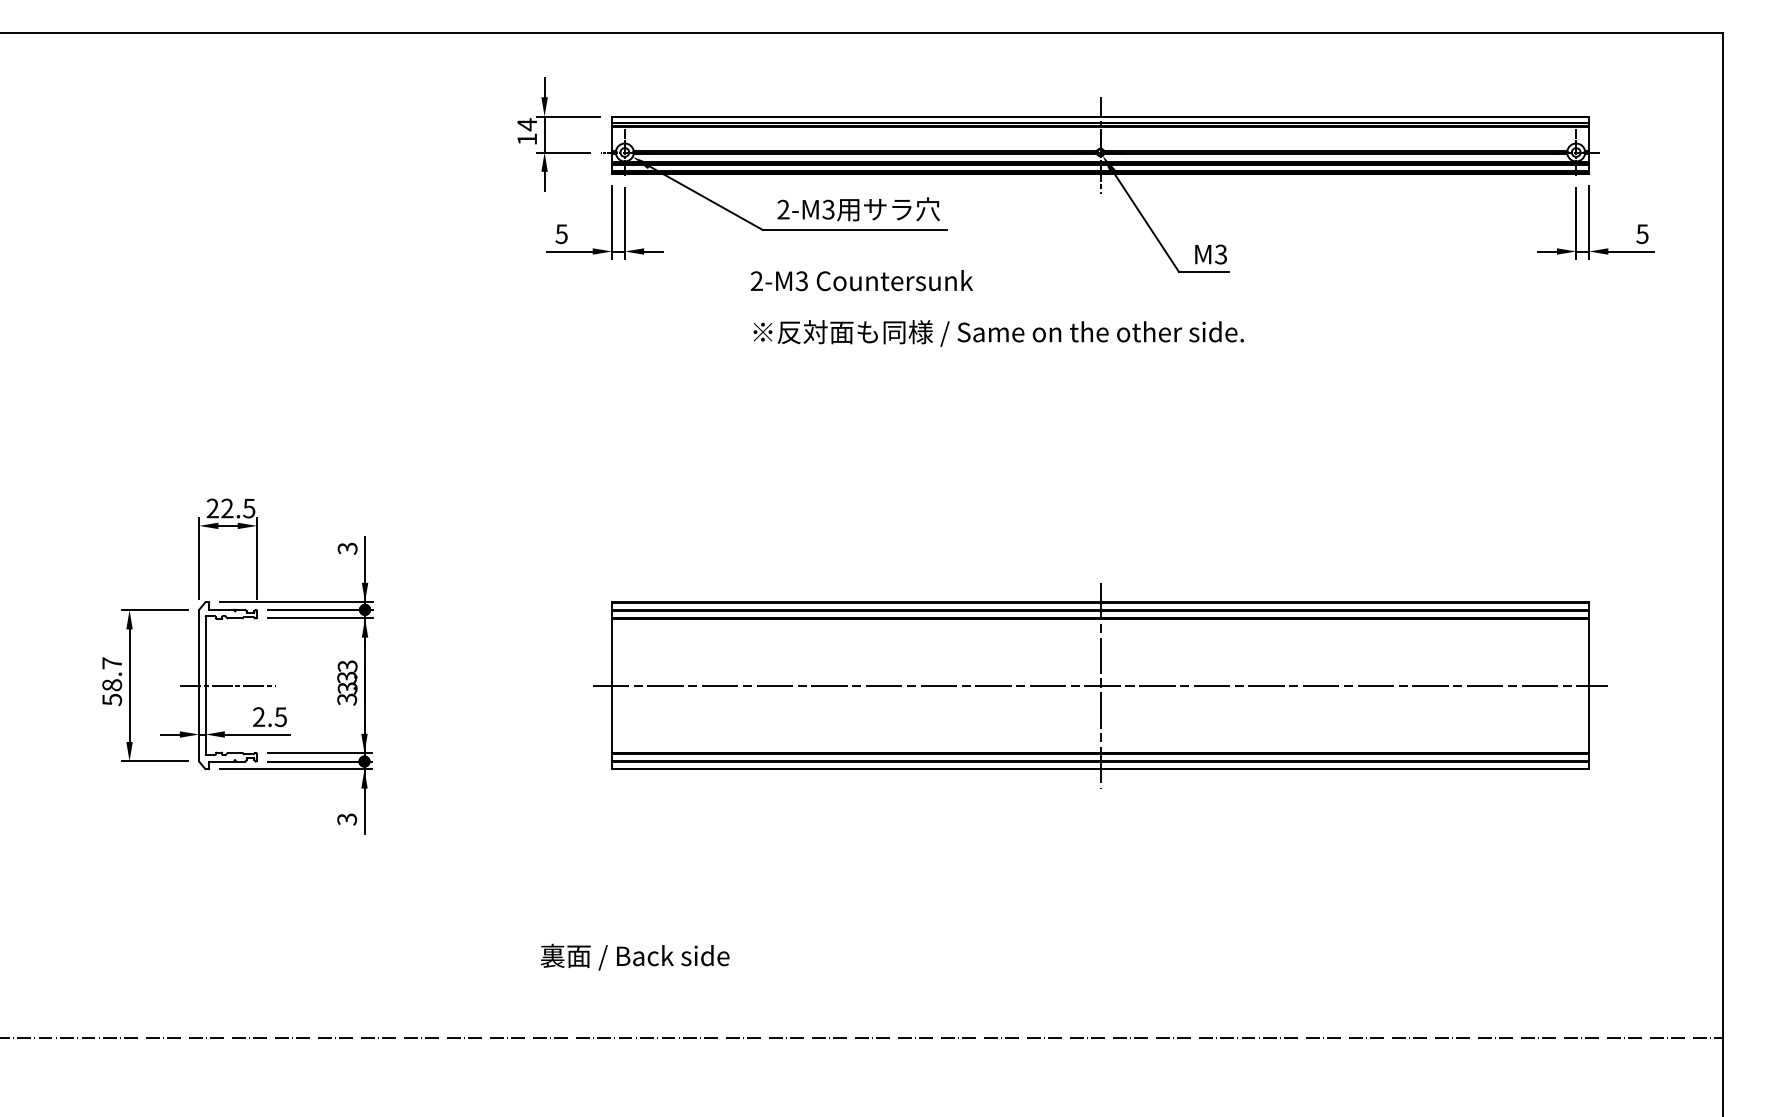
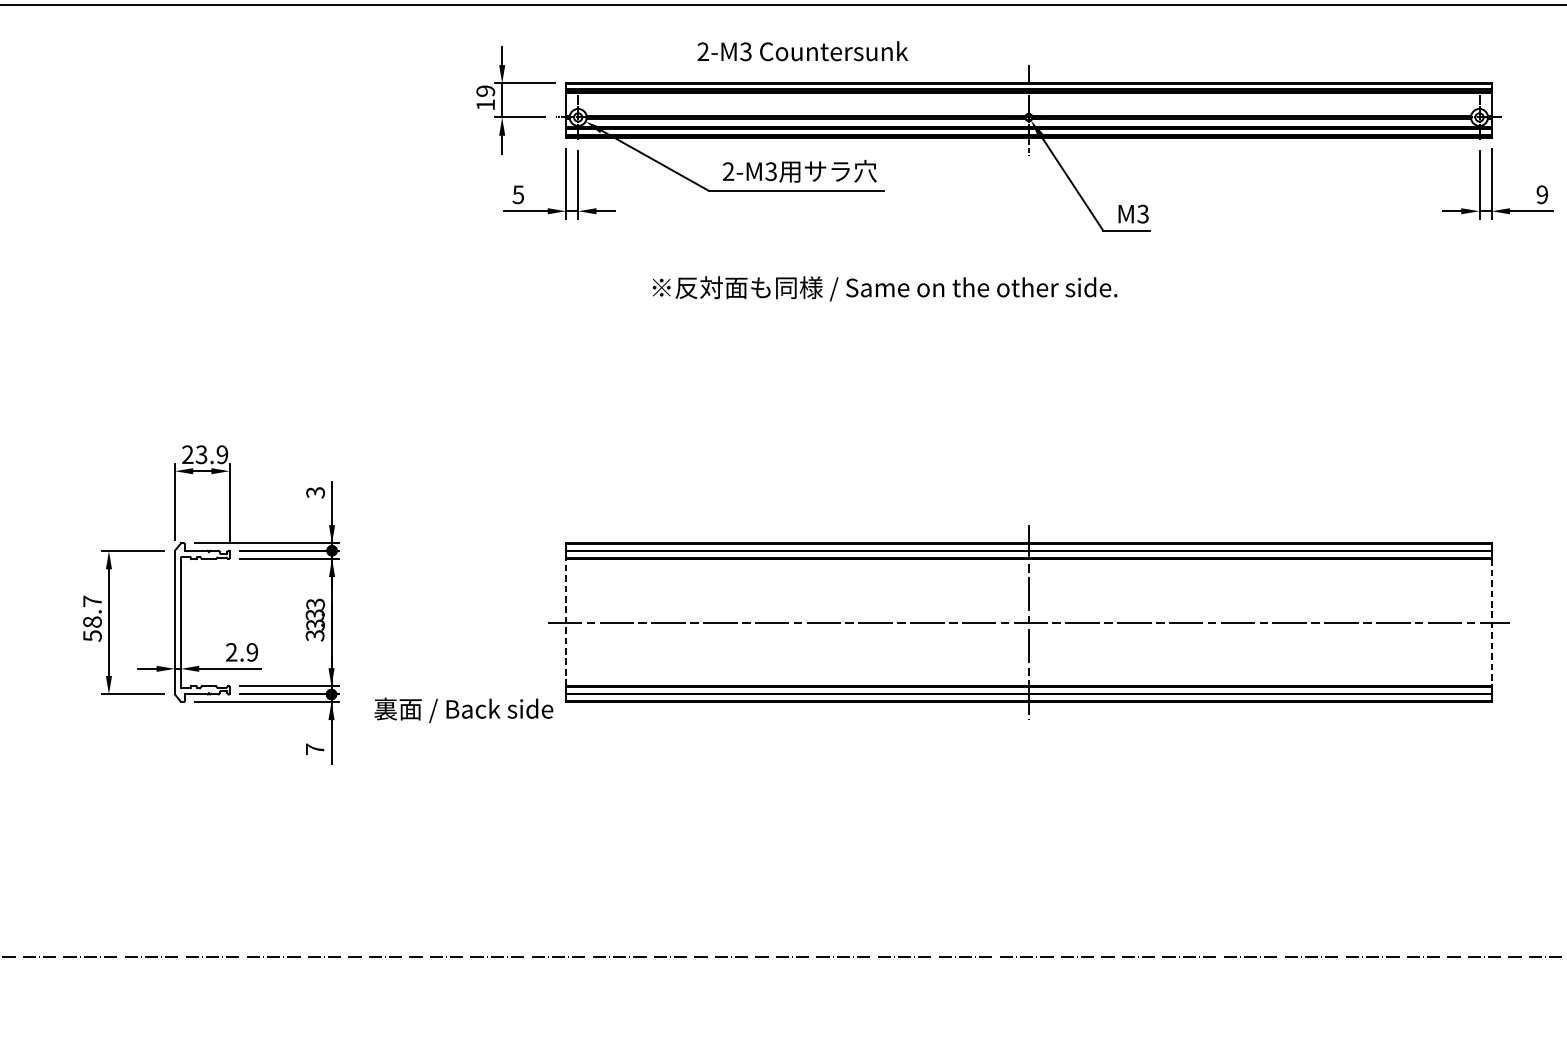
text: (527, 124) -> (485, 90), 14 -> 19
text: (1642, 233) -> (1542, 194), 5 -> 9
text: (861, 280) -> (802, 51), moved
text: (998, 333) -> (884, 288), moved
text: (238, 508) -> (212, 454), 22.5 -> 23.9
line: (227, 685) -> (201, 622), removed
line: (612, 685) -> (566, 622), solid -> dashed
line: (1589, 685) -> (1492, 622), solid -> dashed
text: (280, 716) -> (251, 651), 2.5 -> 2.9
text: (347, 819) -> (315, 749), 3 -> 7
text: (634, 956) -> (463, 709), moved

